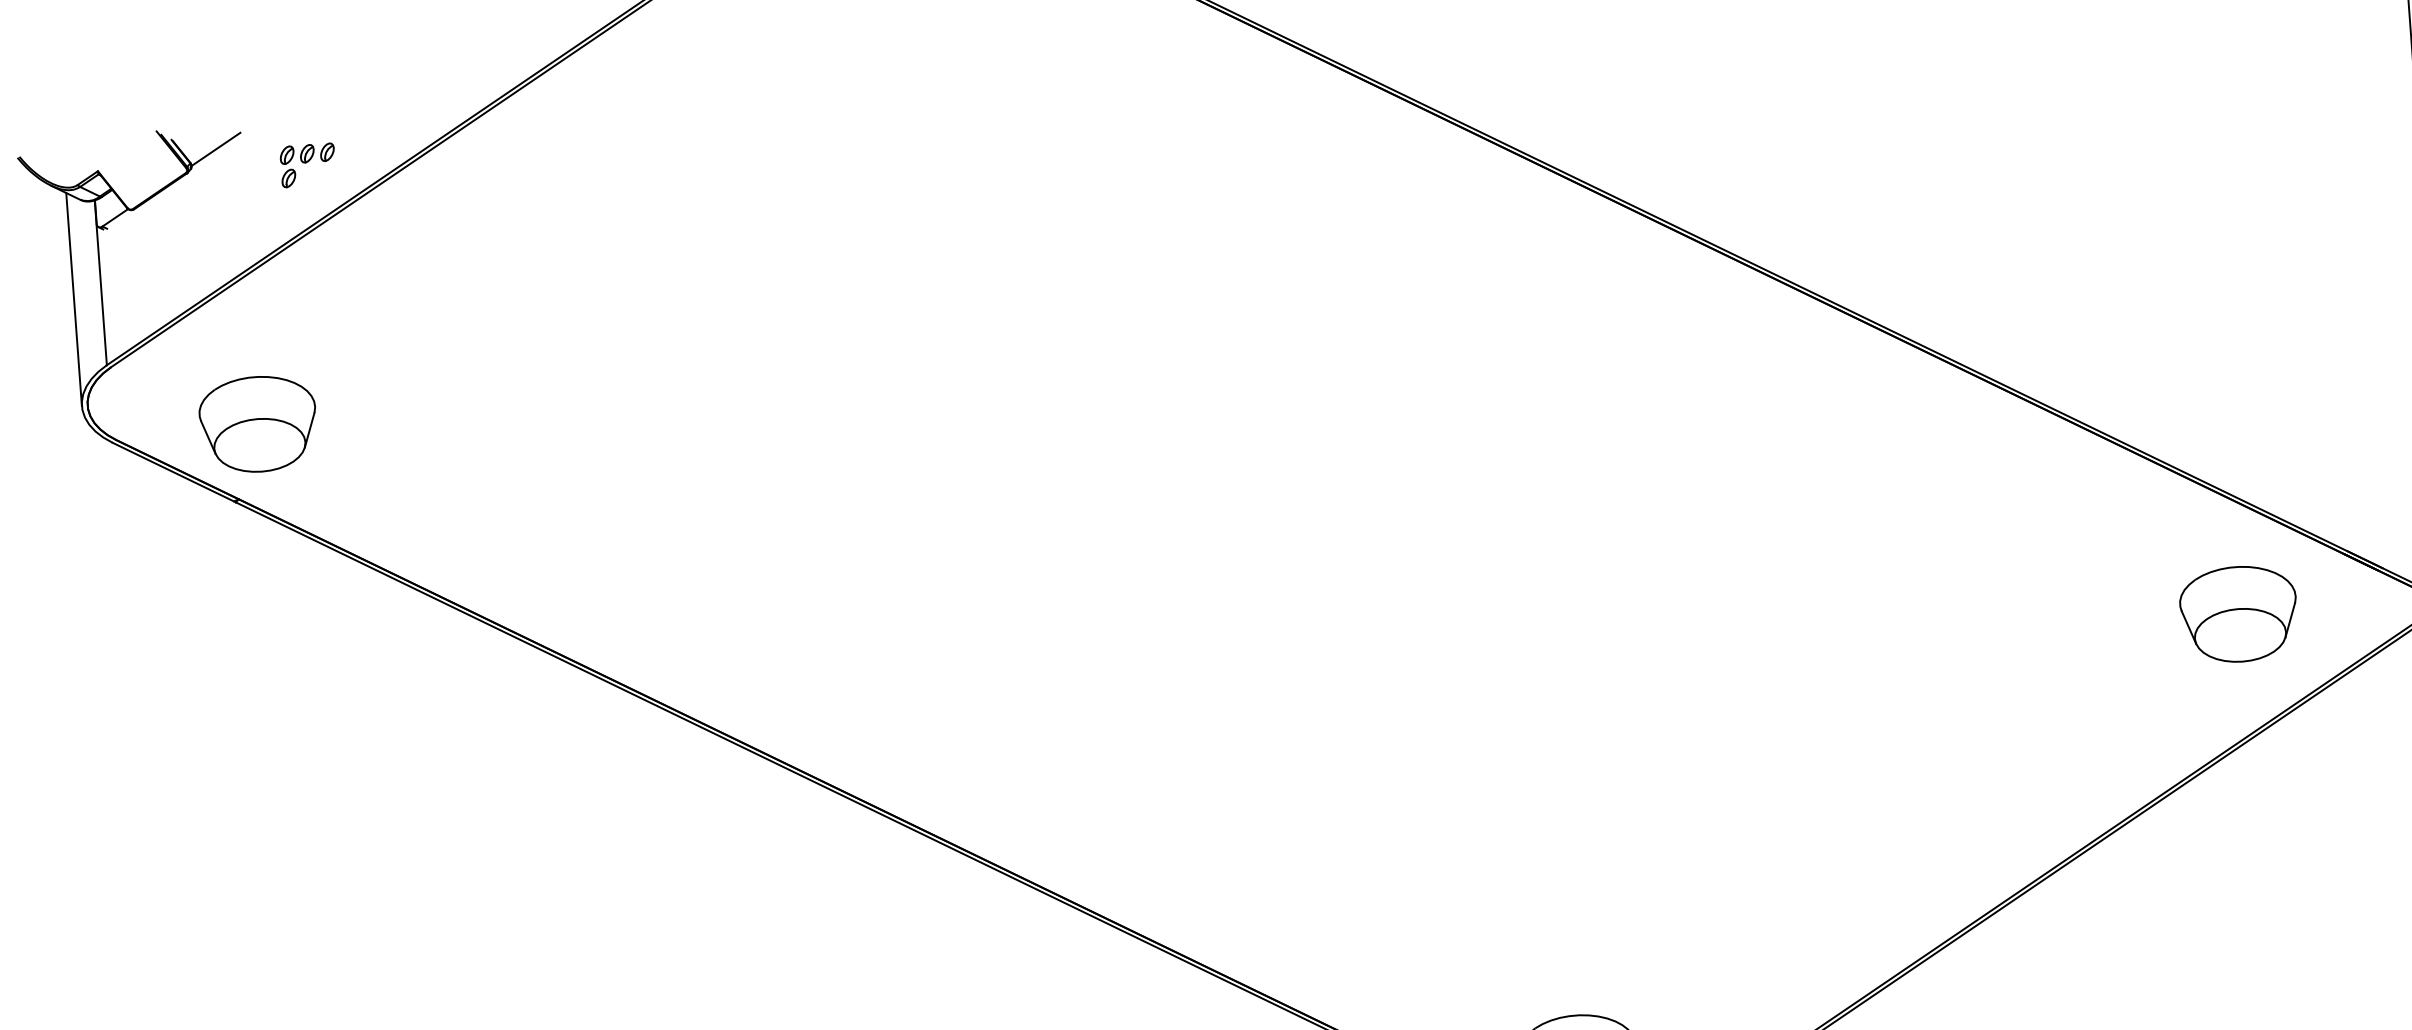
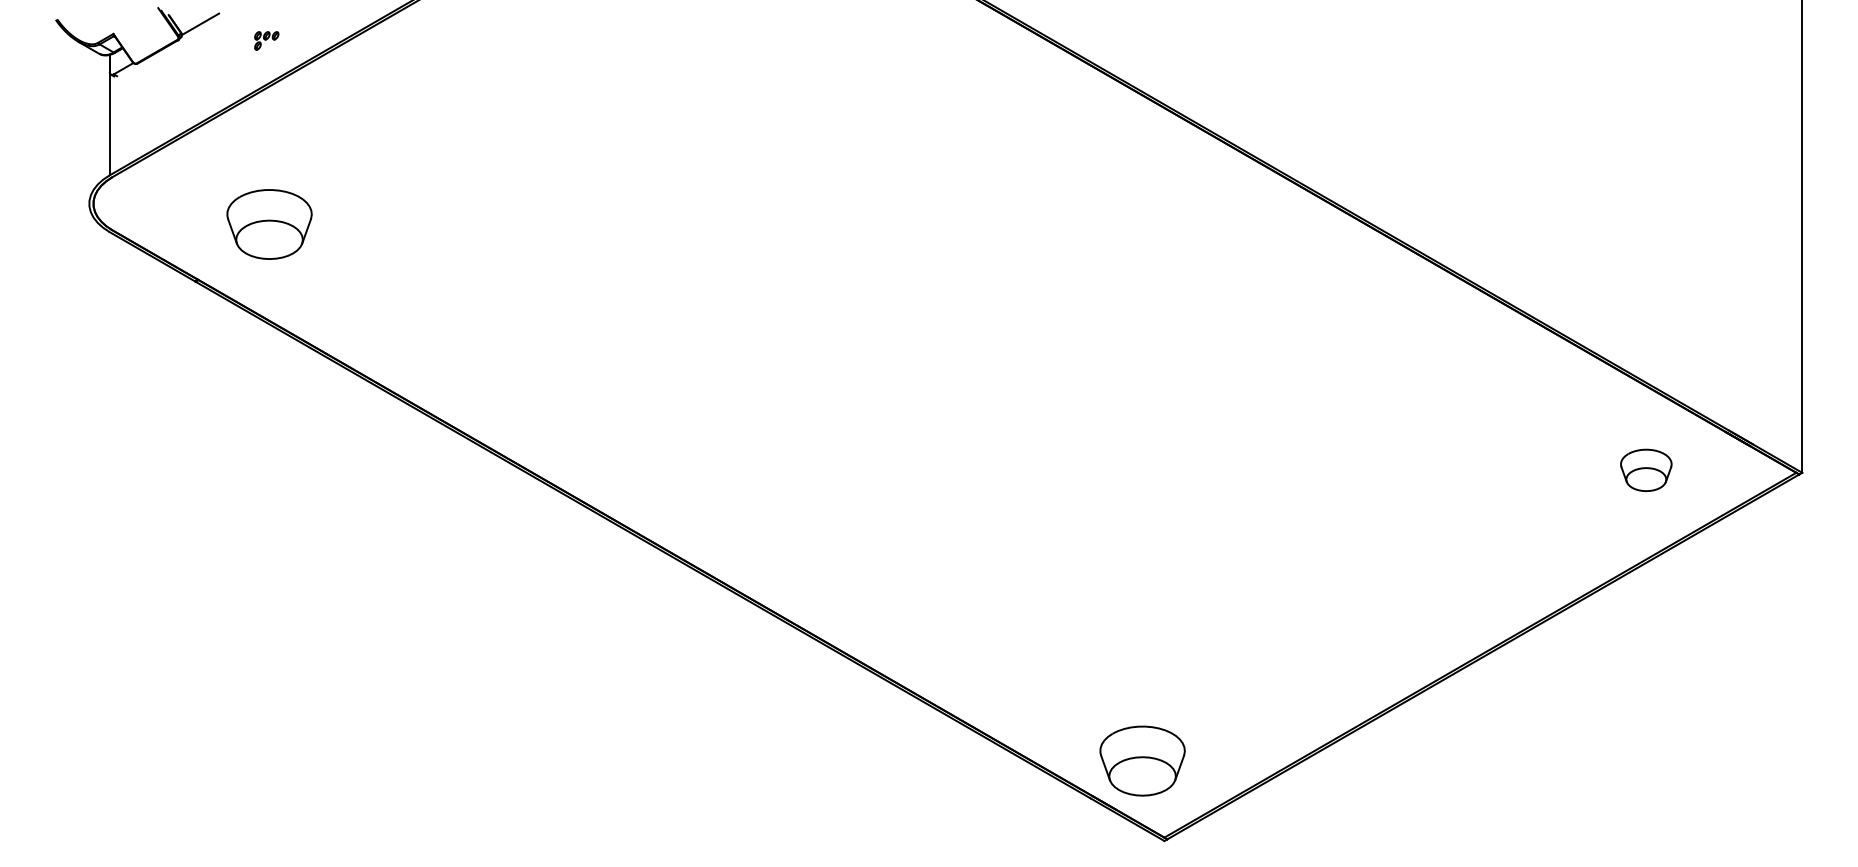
part: (307, 164) -> (266, 40), size x0.6
line: (74, 298) -> (89, 125), removed
part: (258, 424) -> (269, 224), moved
part: (2239, 614) -> (1646, 470), size x0.6

